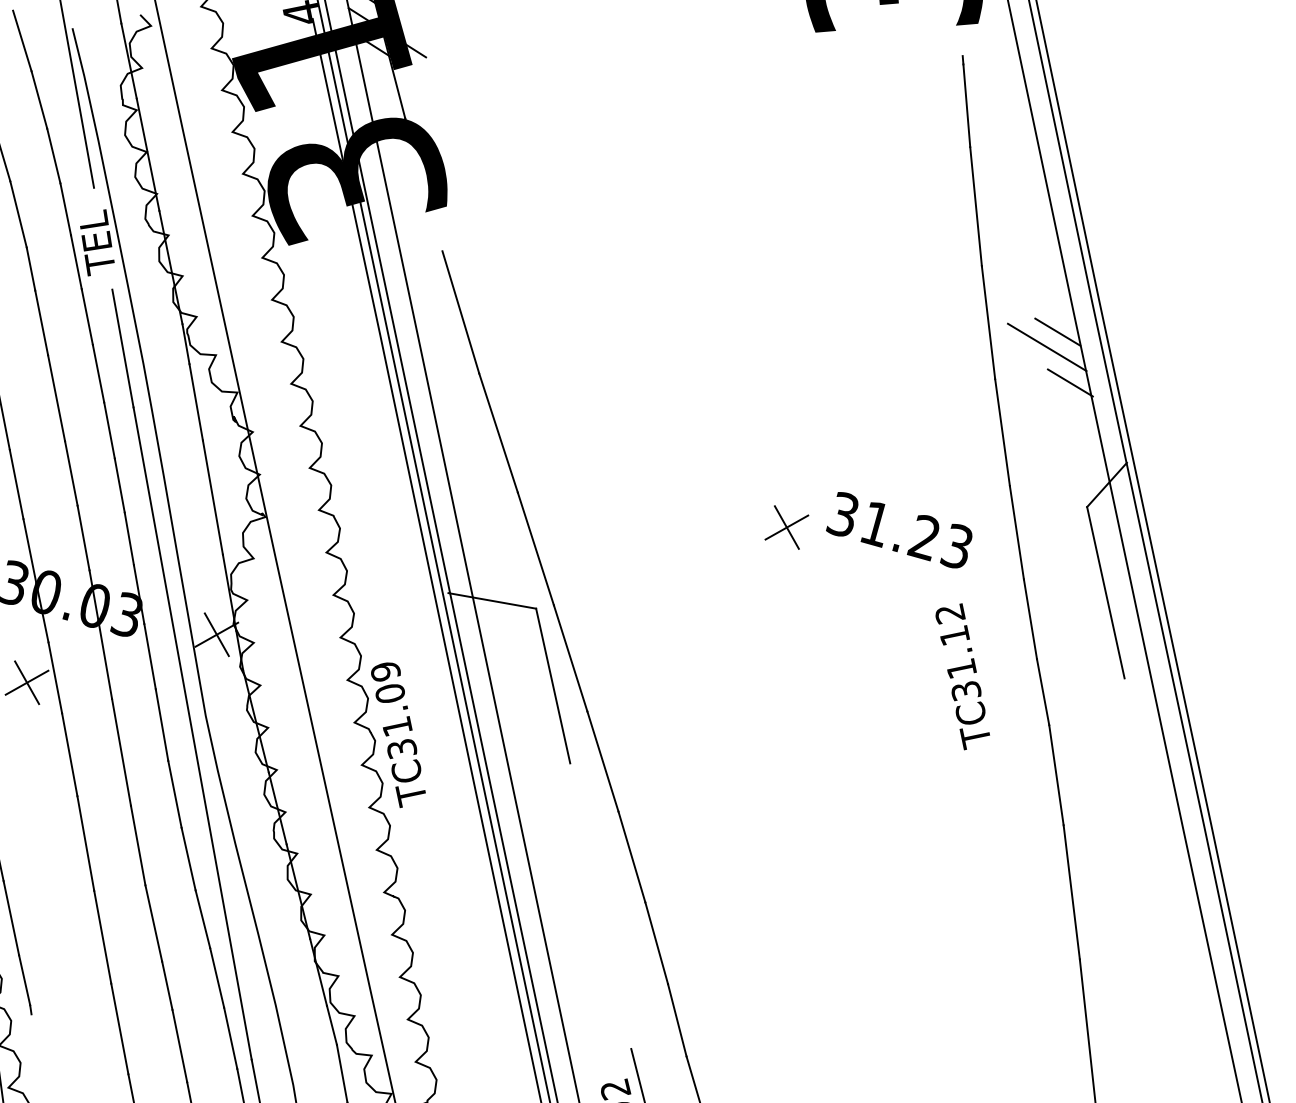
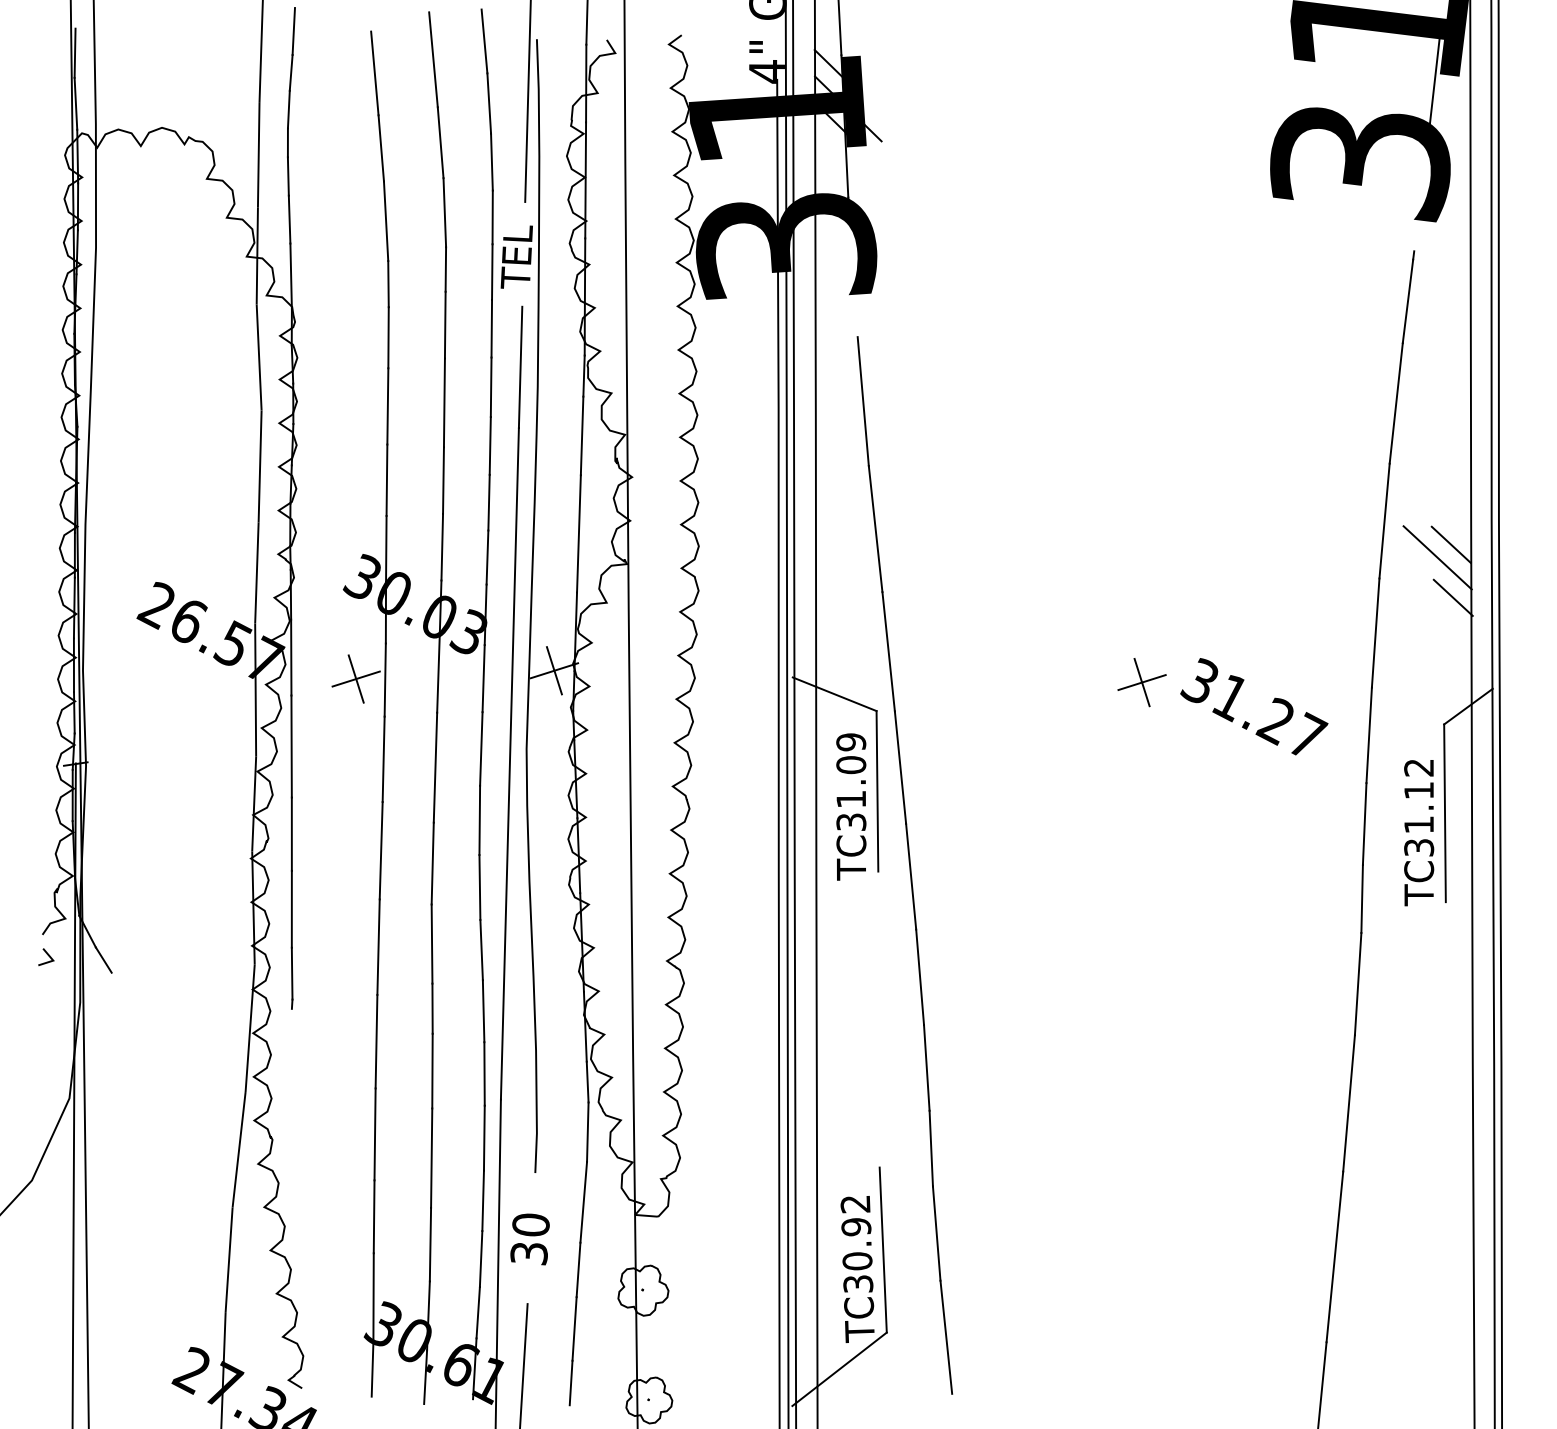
text: (957, 545) -> (1307, 735), 31.23 -> 31.27
text: (963, 677) -> (1419, 833), moved
text: (398, 733) -> (851, 806), moved

